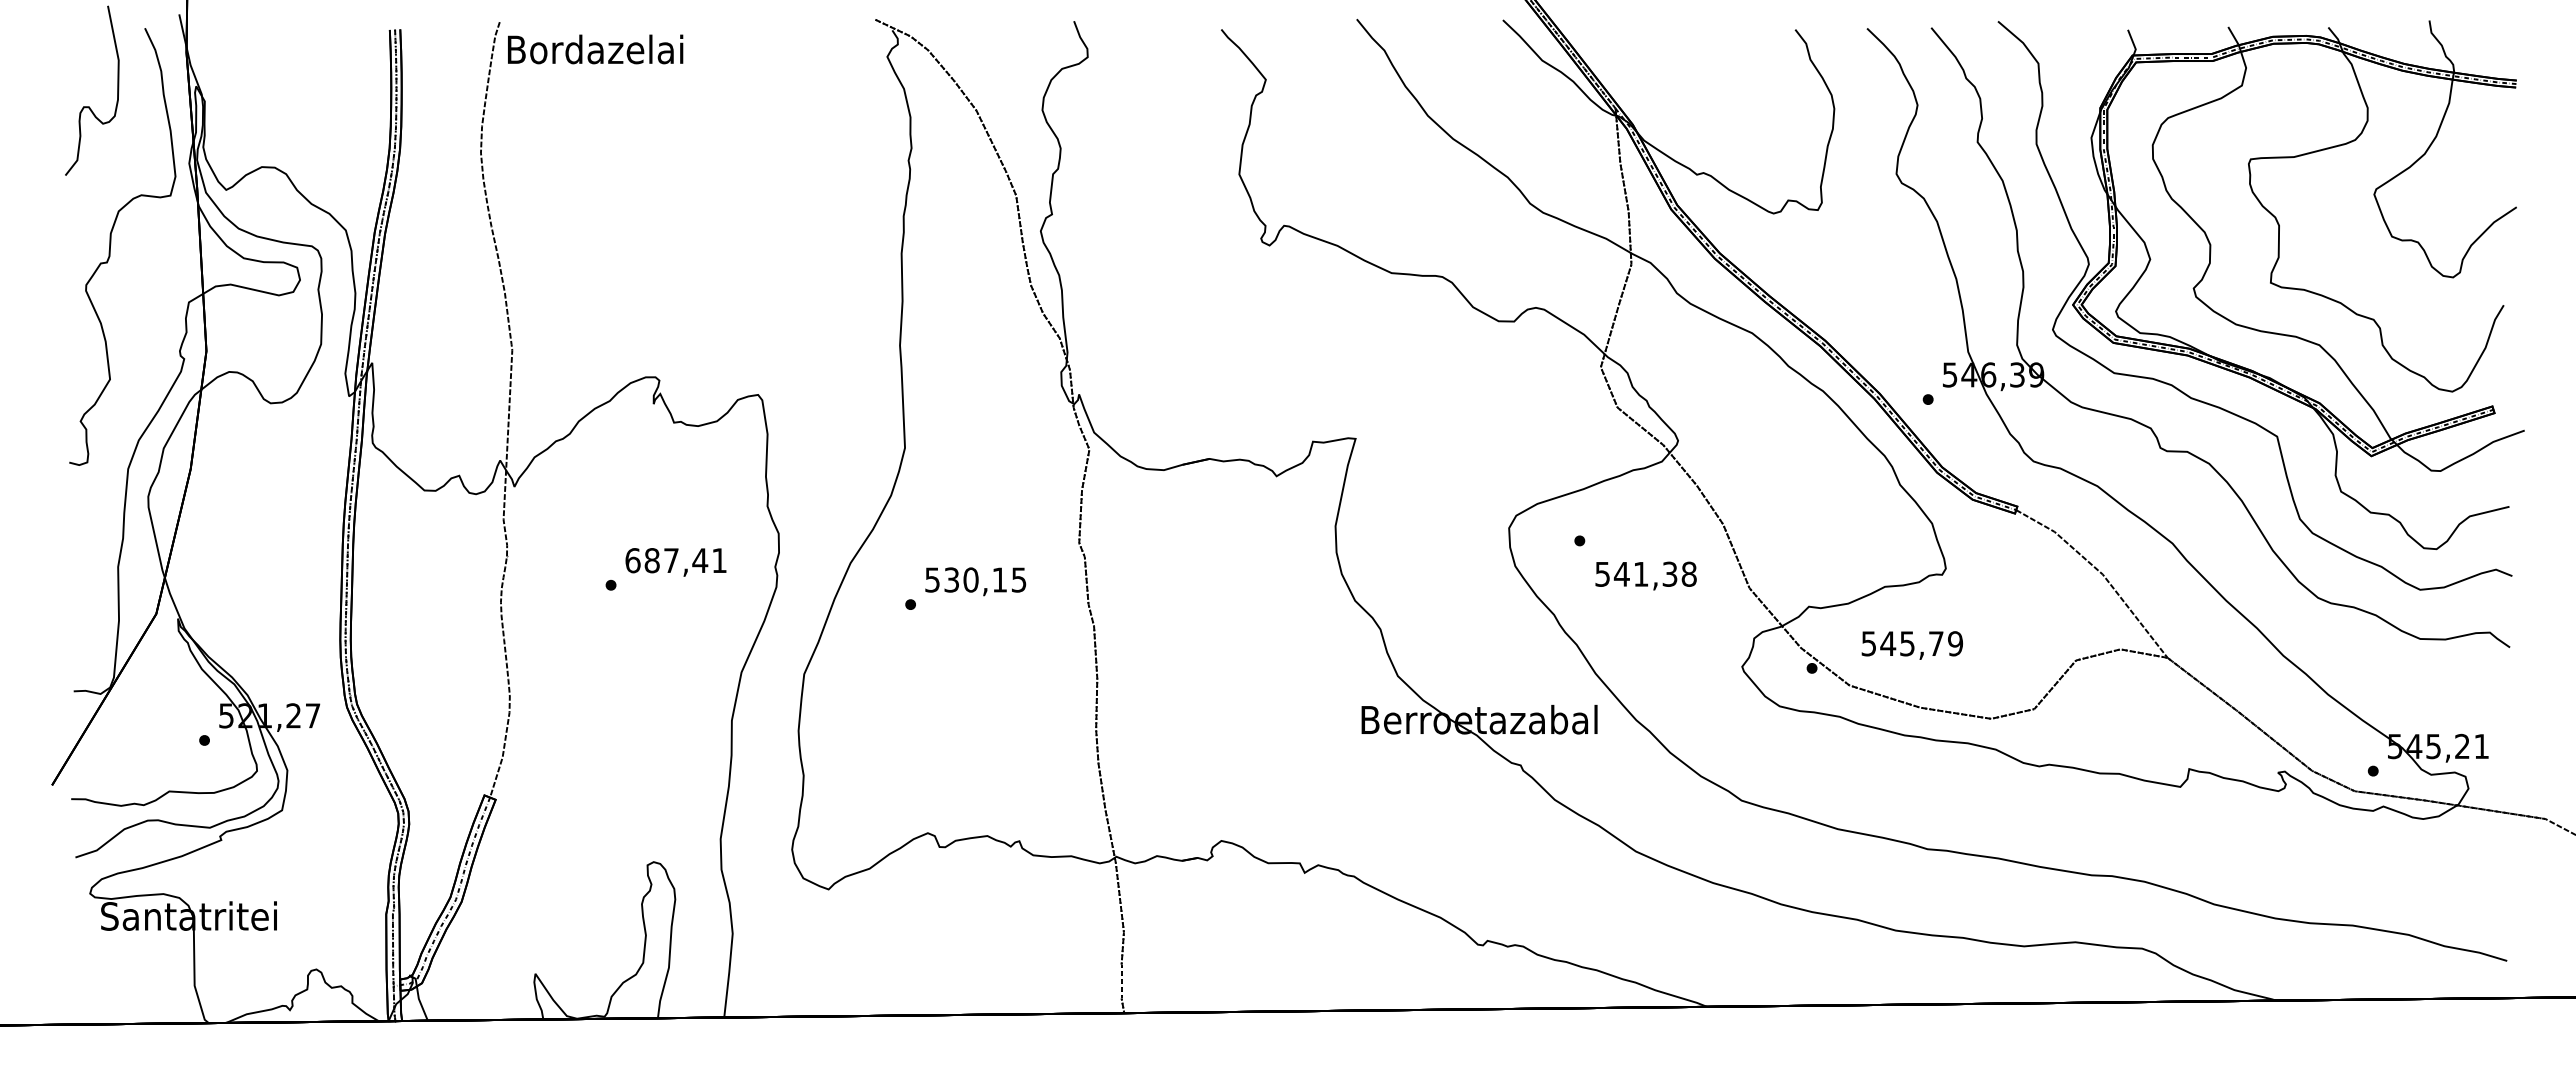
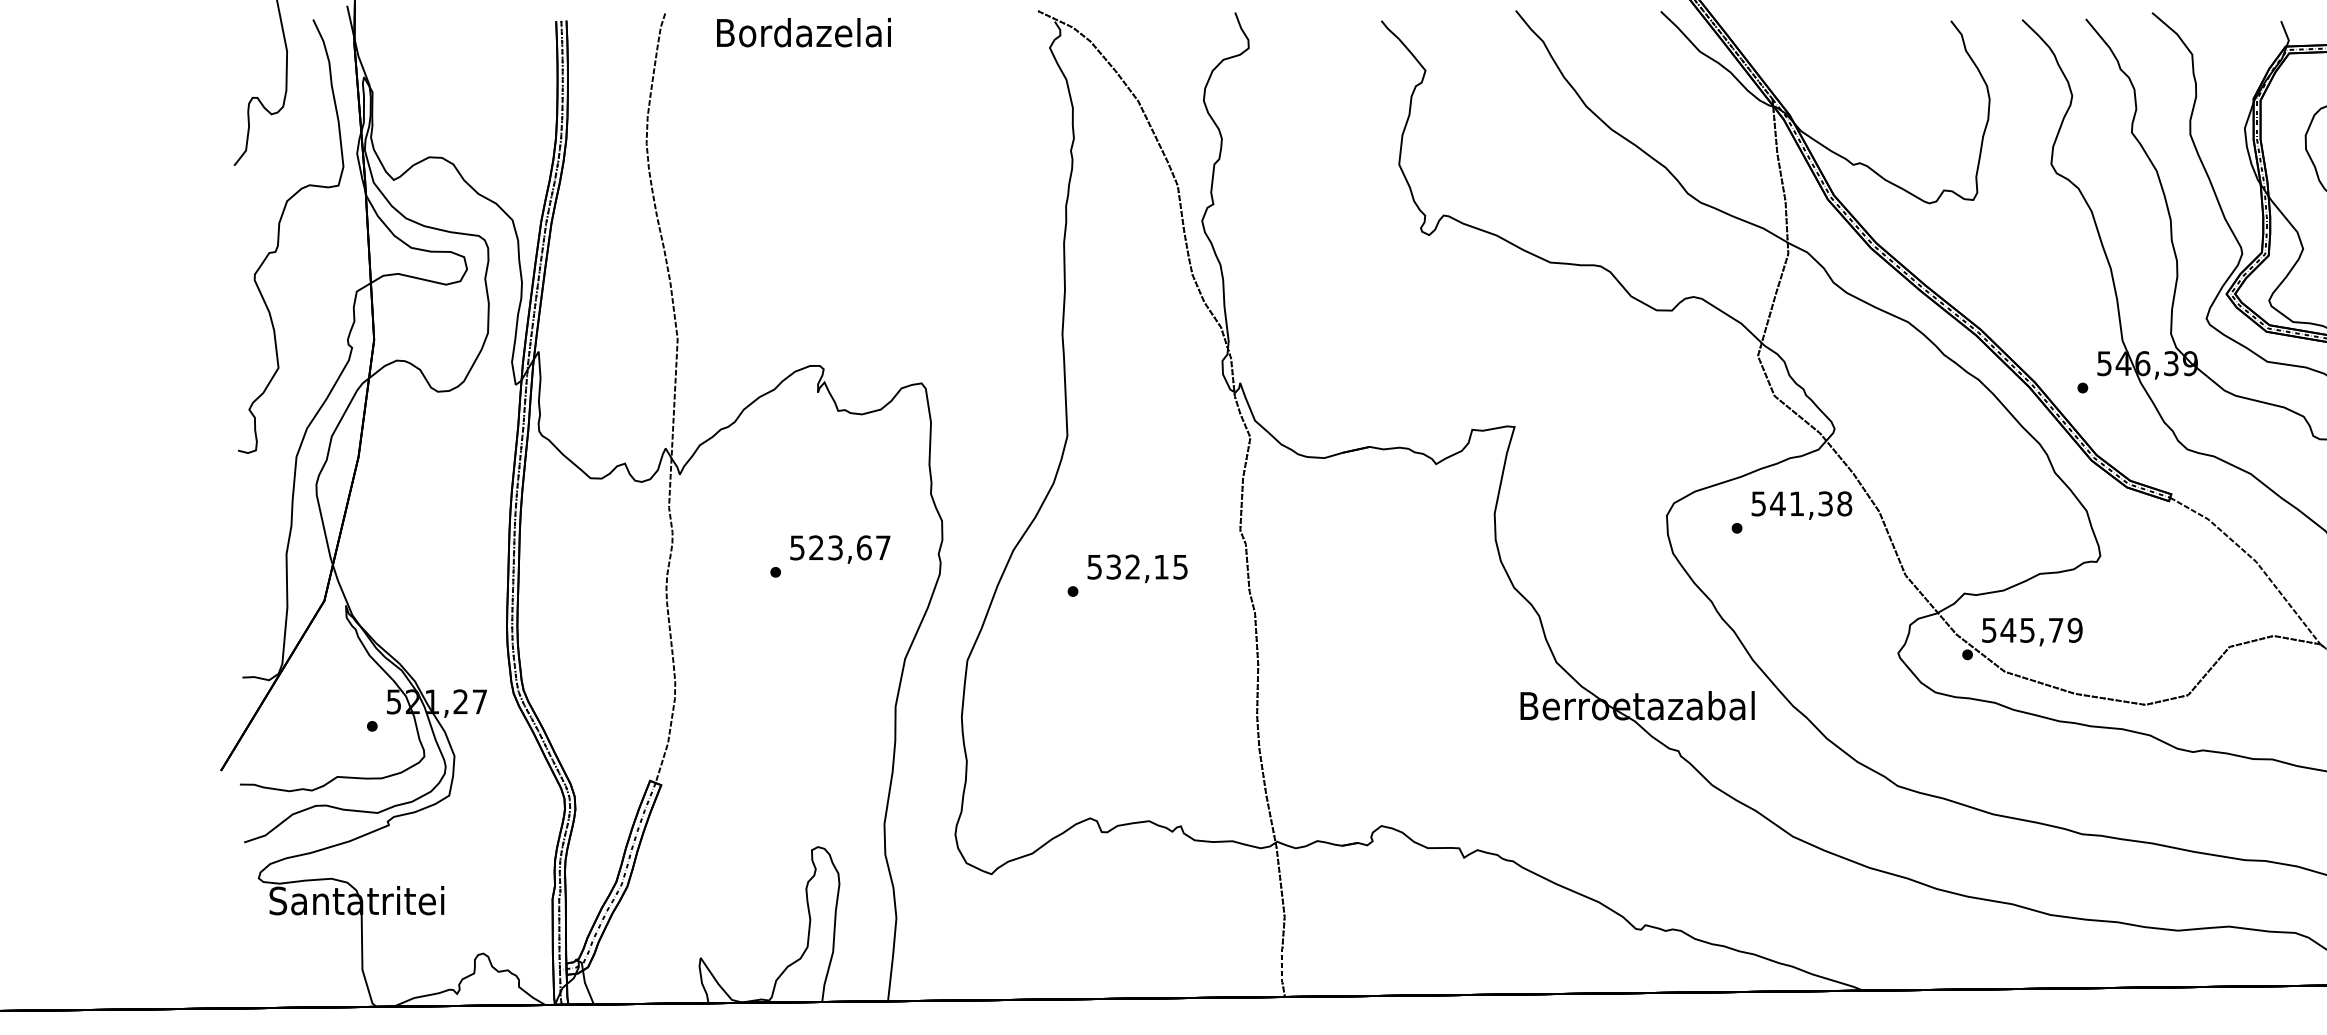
text: (595, 49) -> (803, 32), moved
text: (675, 560) -> (839, 547), 687,41 -> 523,67
text: (1645, 575) -> (1801, 505), moved
text: (970, 579) -> (1132, 566), 530,15 -> 532,15
text: (1911, 645) -> (2031, 632), moved

